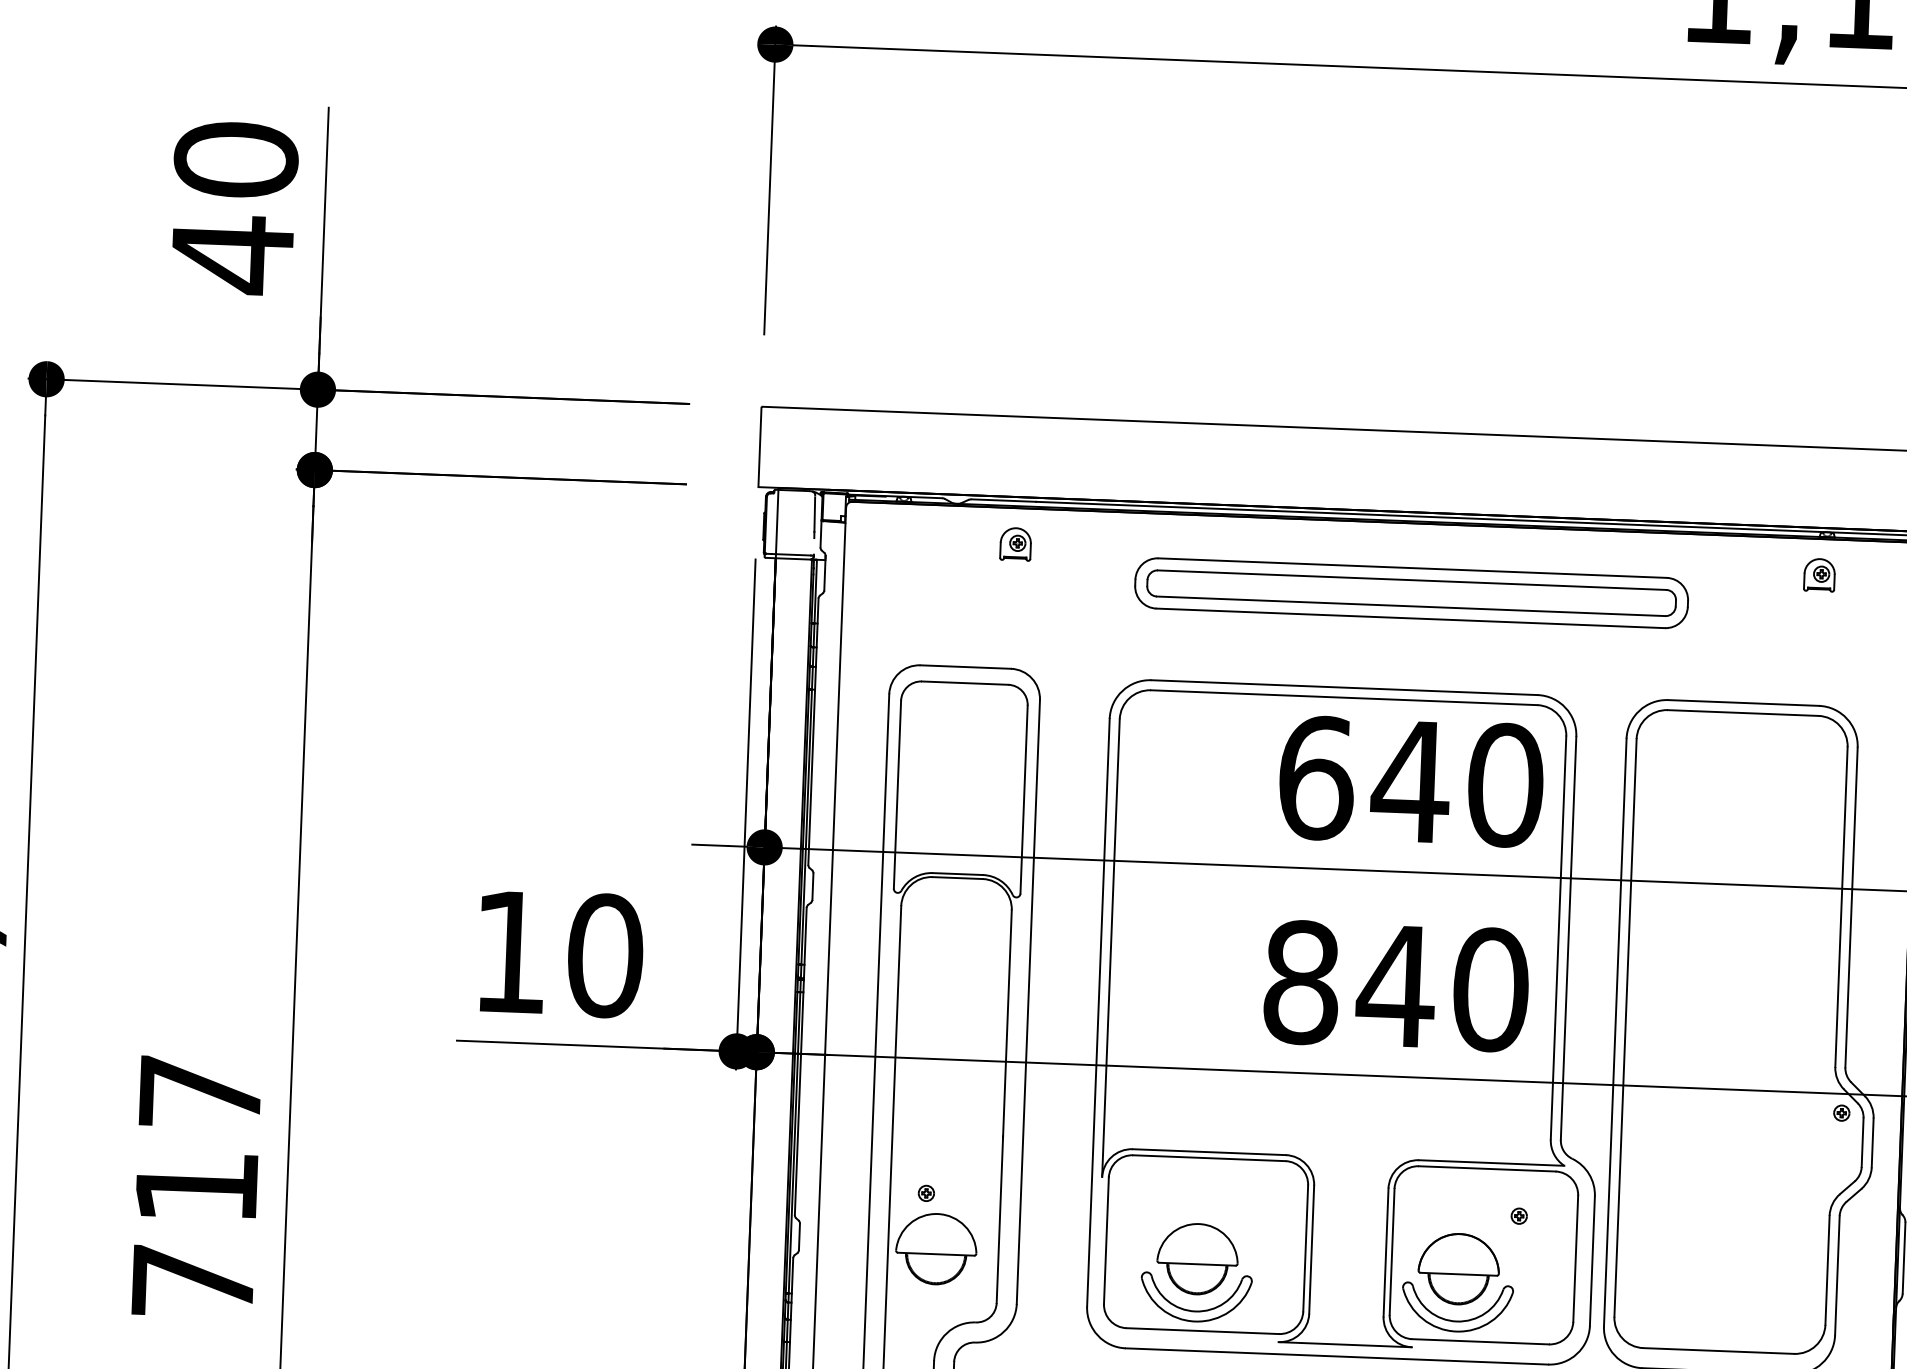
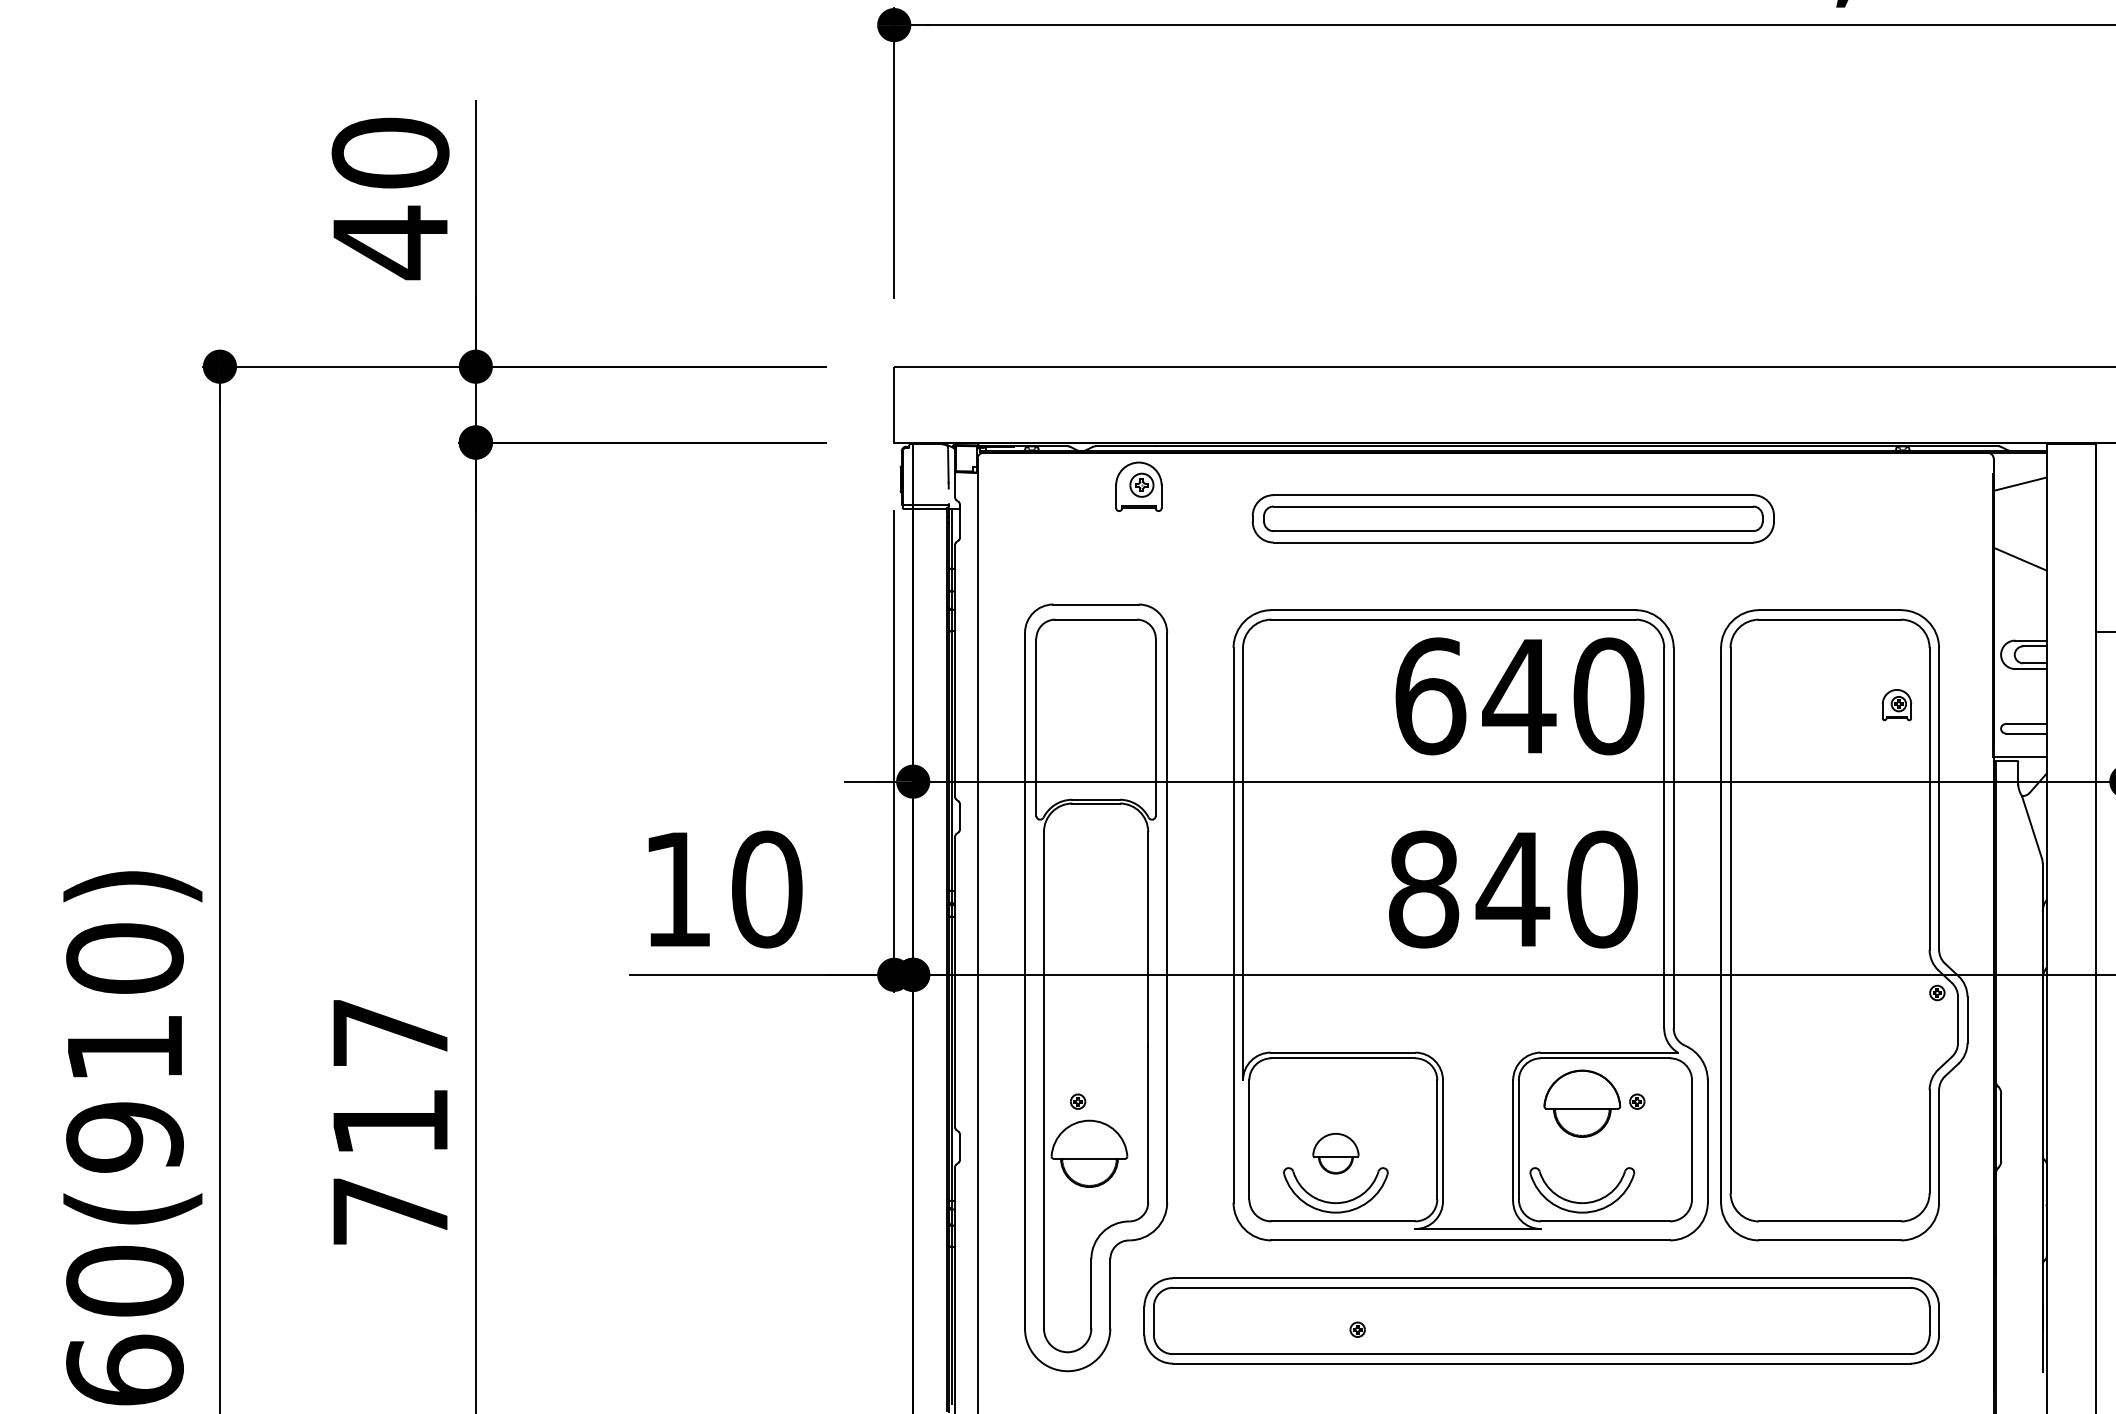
part: (1015, 544) -> (1138, 487), size x1.6
part: (1819, 575) -> (1896, 705), moved
part: (1197, 1258) -> (1335, 1153), size x0.6
part: (1459, 1268) -> (1582, 1103), moved

